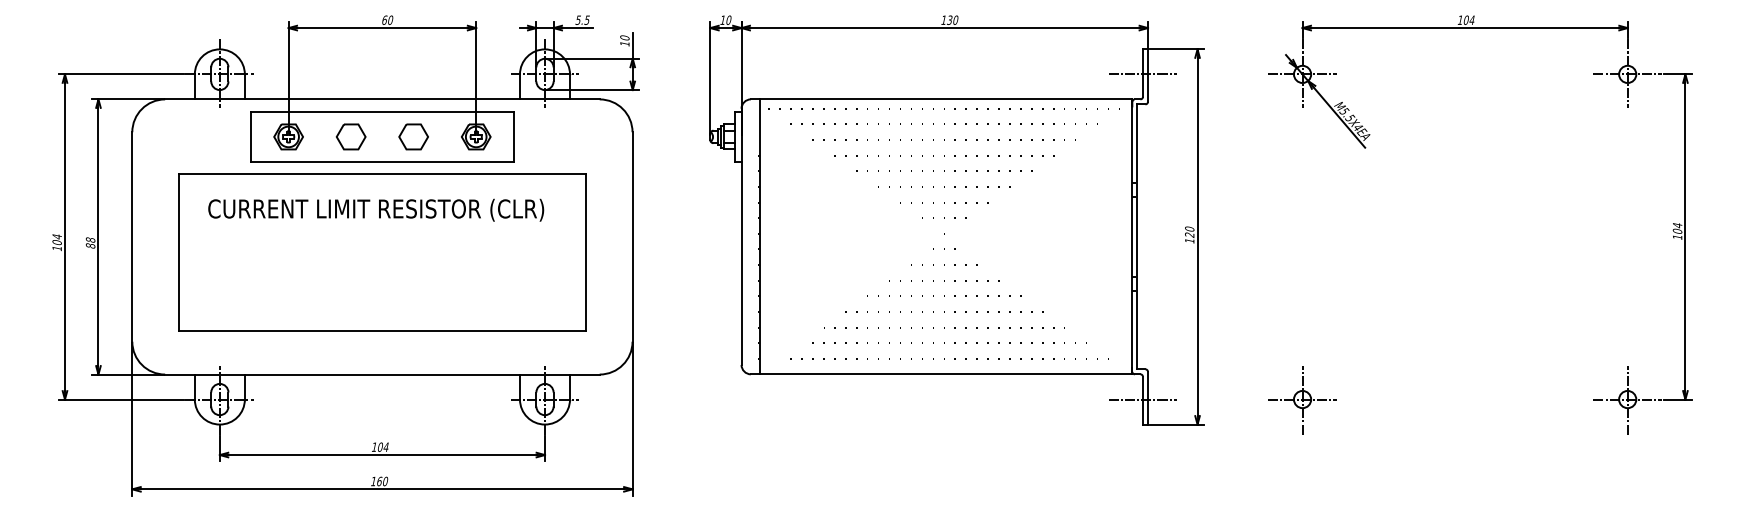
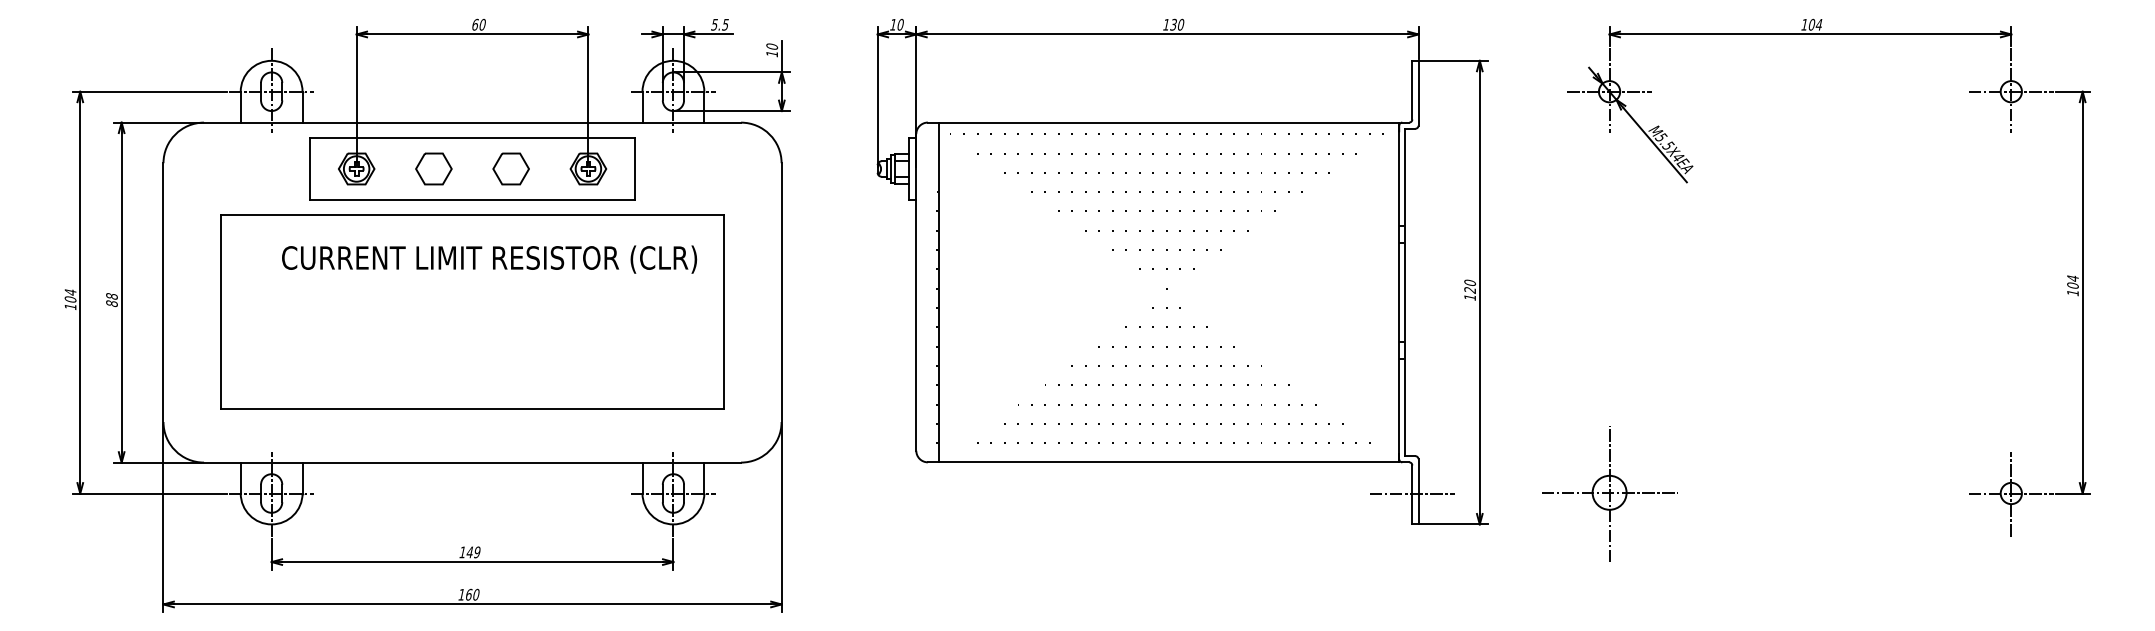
line: (1142, 74) -> (1411, 91), removed
text: (376, 209) -> (489, 258), moved
part: (1302, 400) -> (1609, 494), size x1.6
text: (382, 446) -> (472, 551), 104 -> 149

